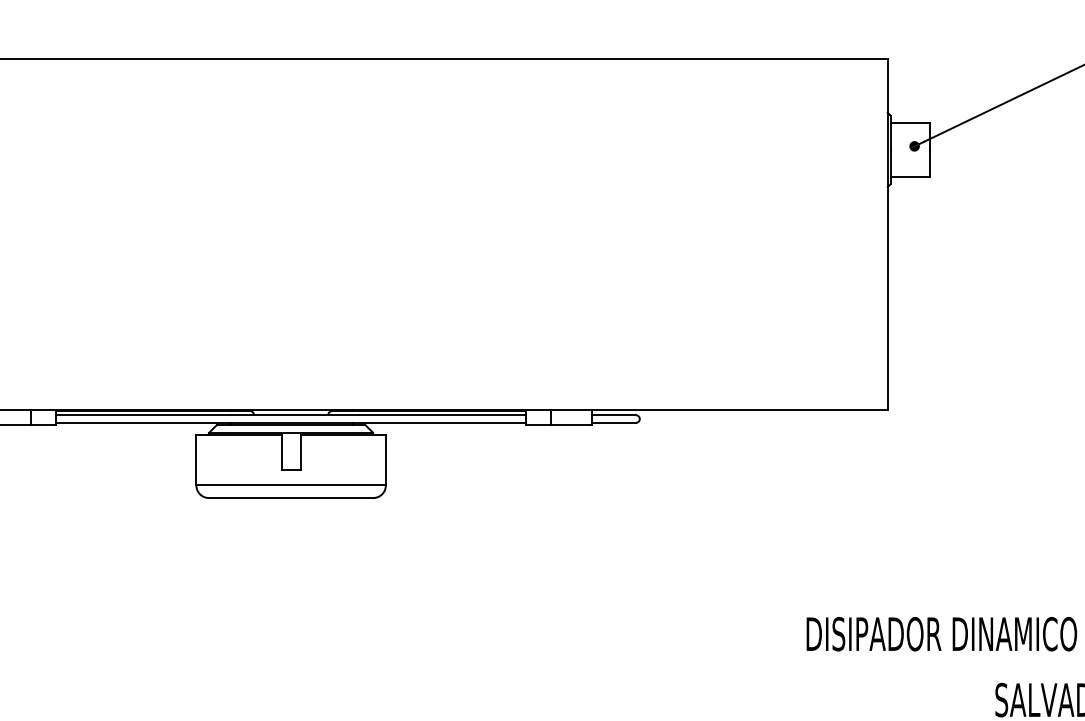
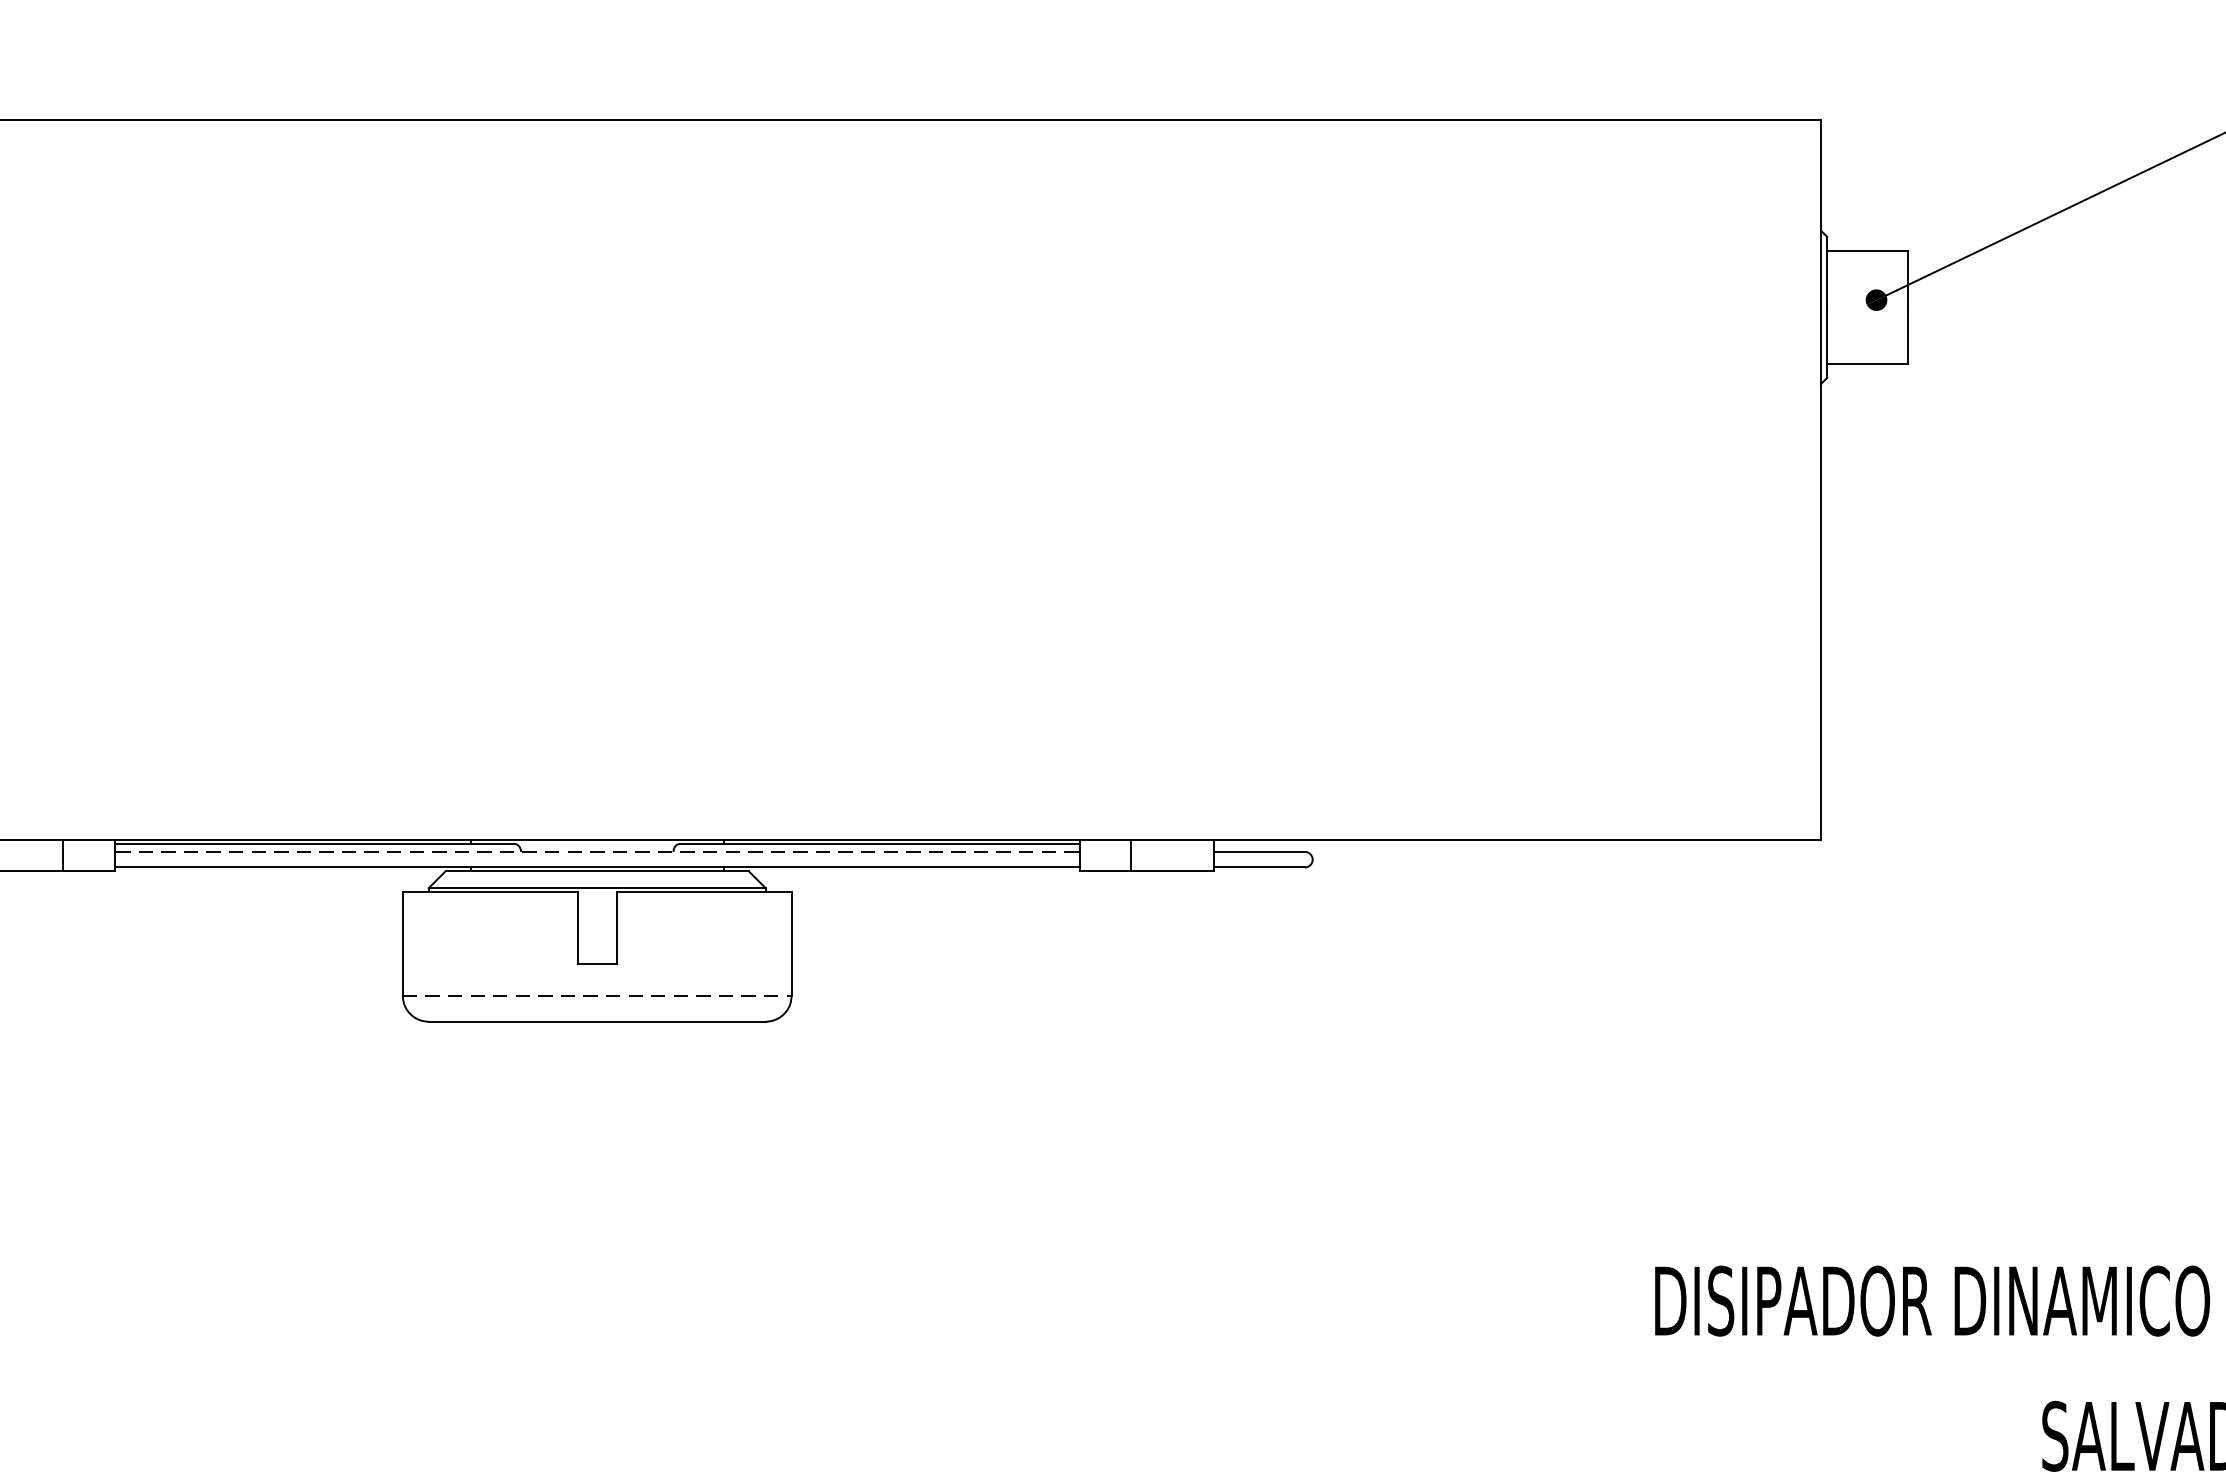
line: (291, 415) -> (597, 852), solid -> dashed
line: (291, 485) -> (597, 995), solid -> dashed

